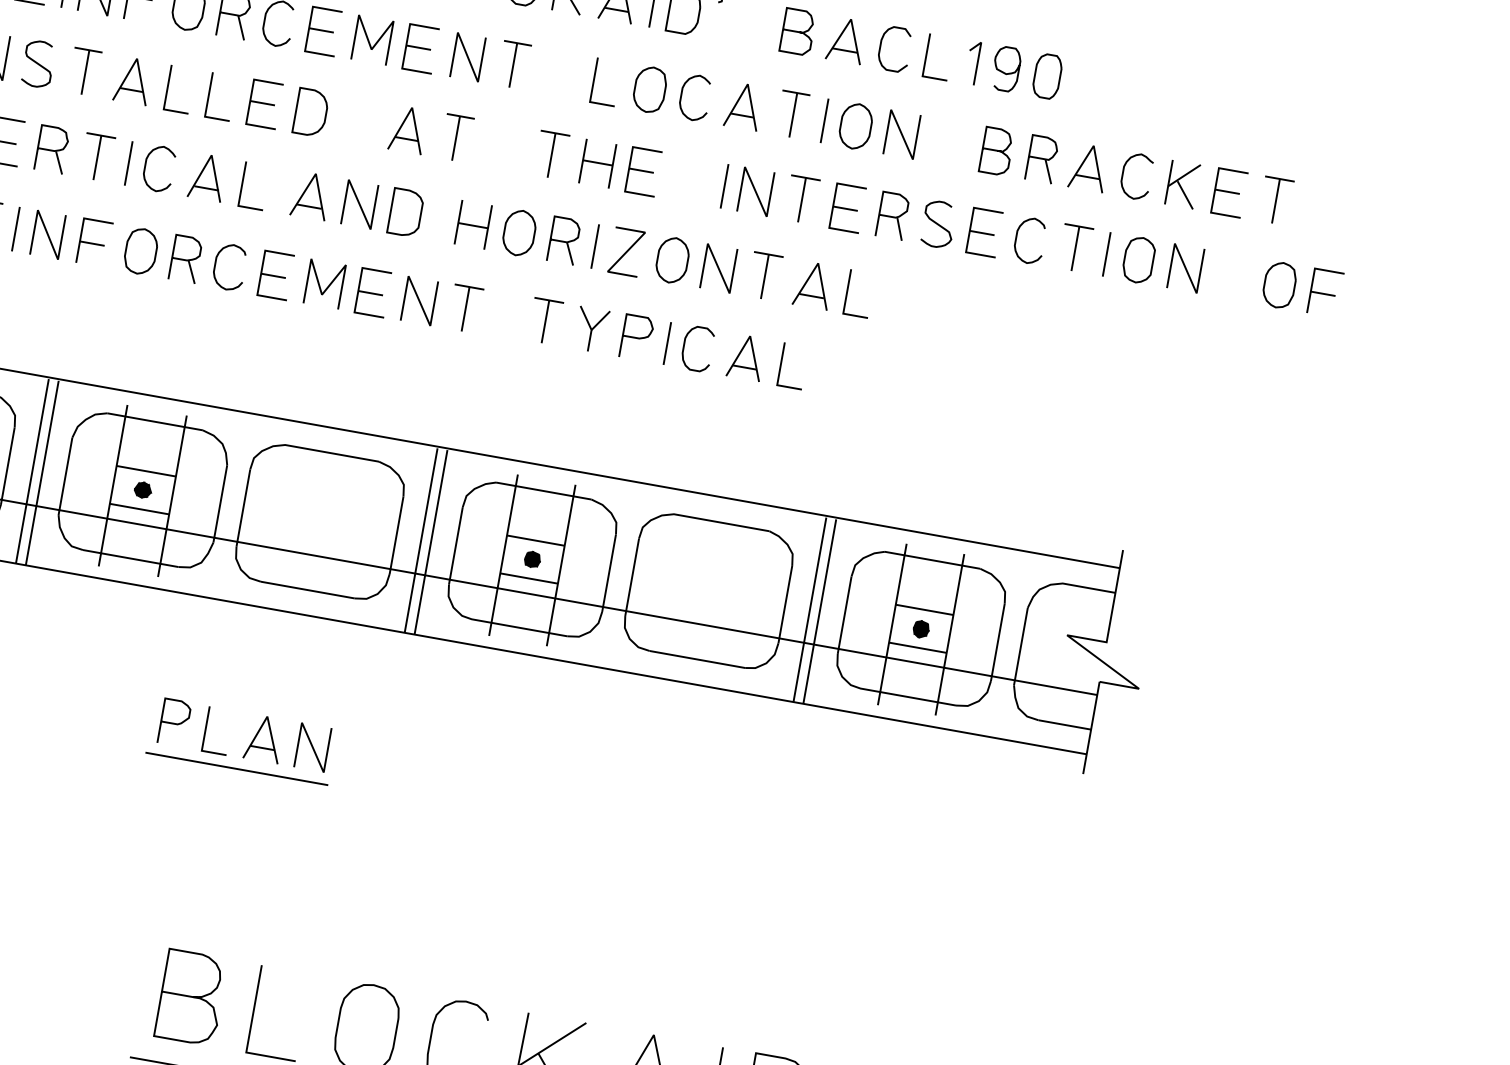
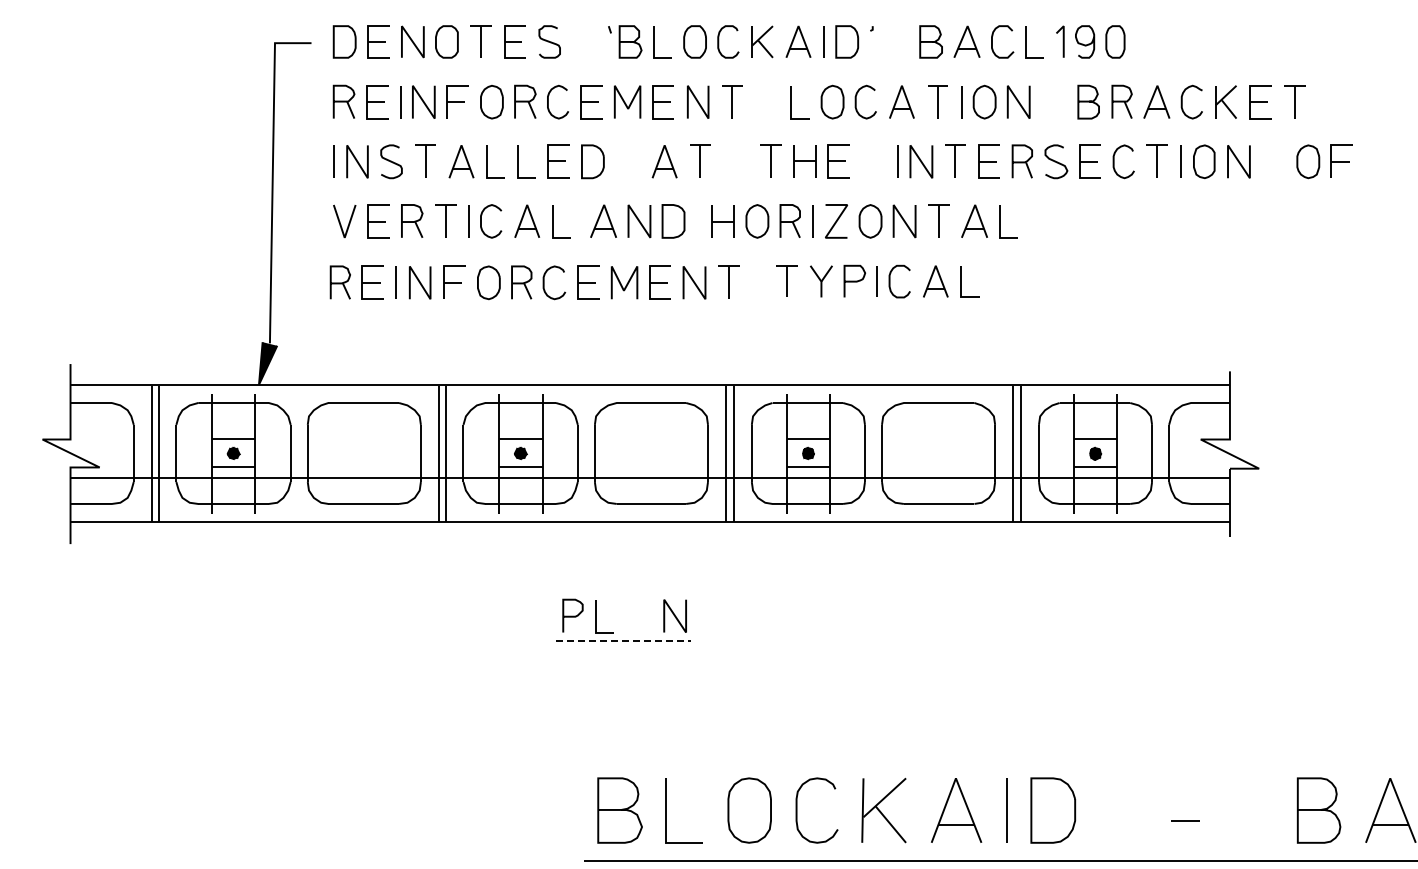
part: (264, 738) -> (639, 615), removed
line: (236, 769) -> (623, 641), solid -> dashed

